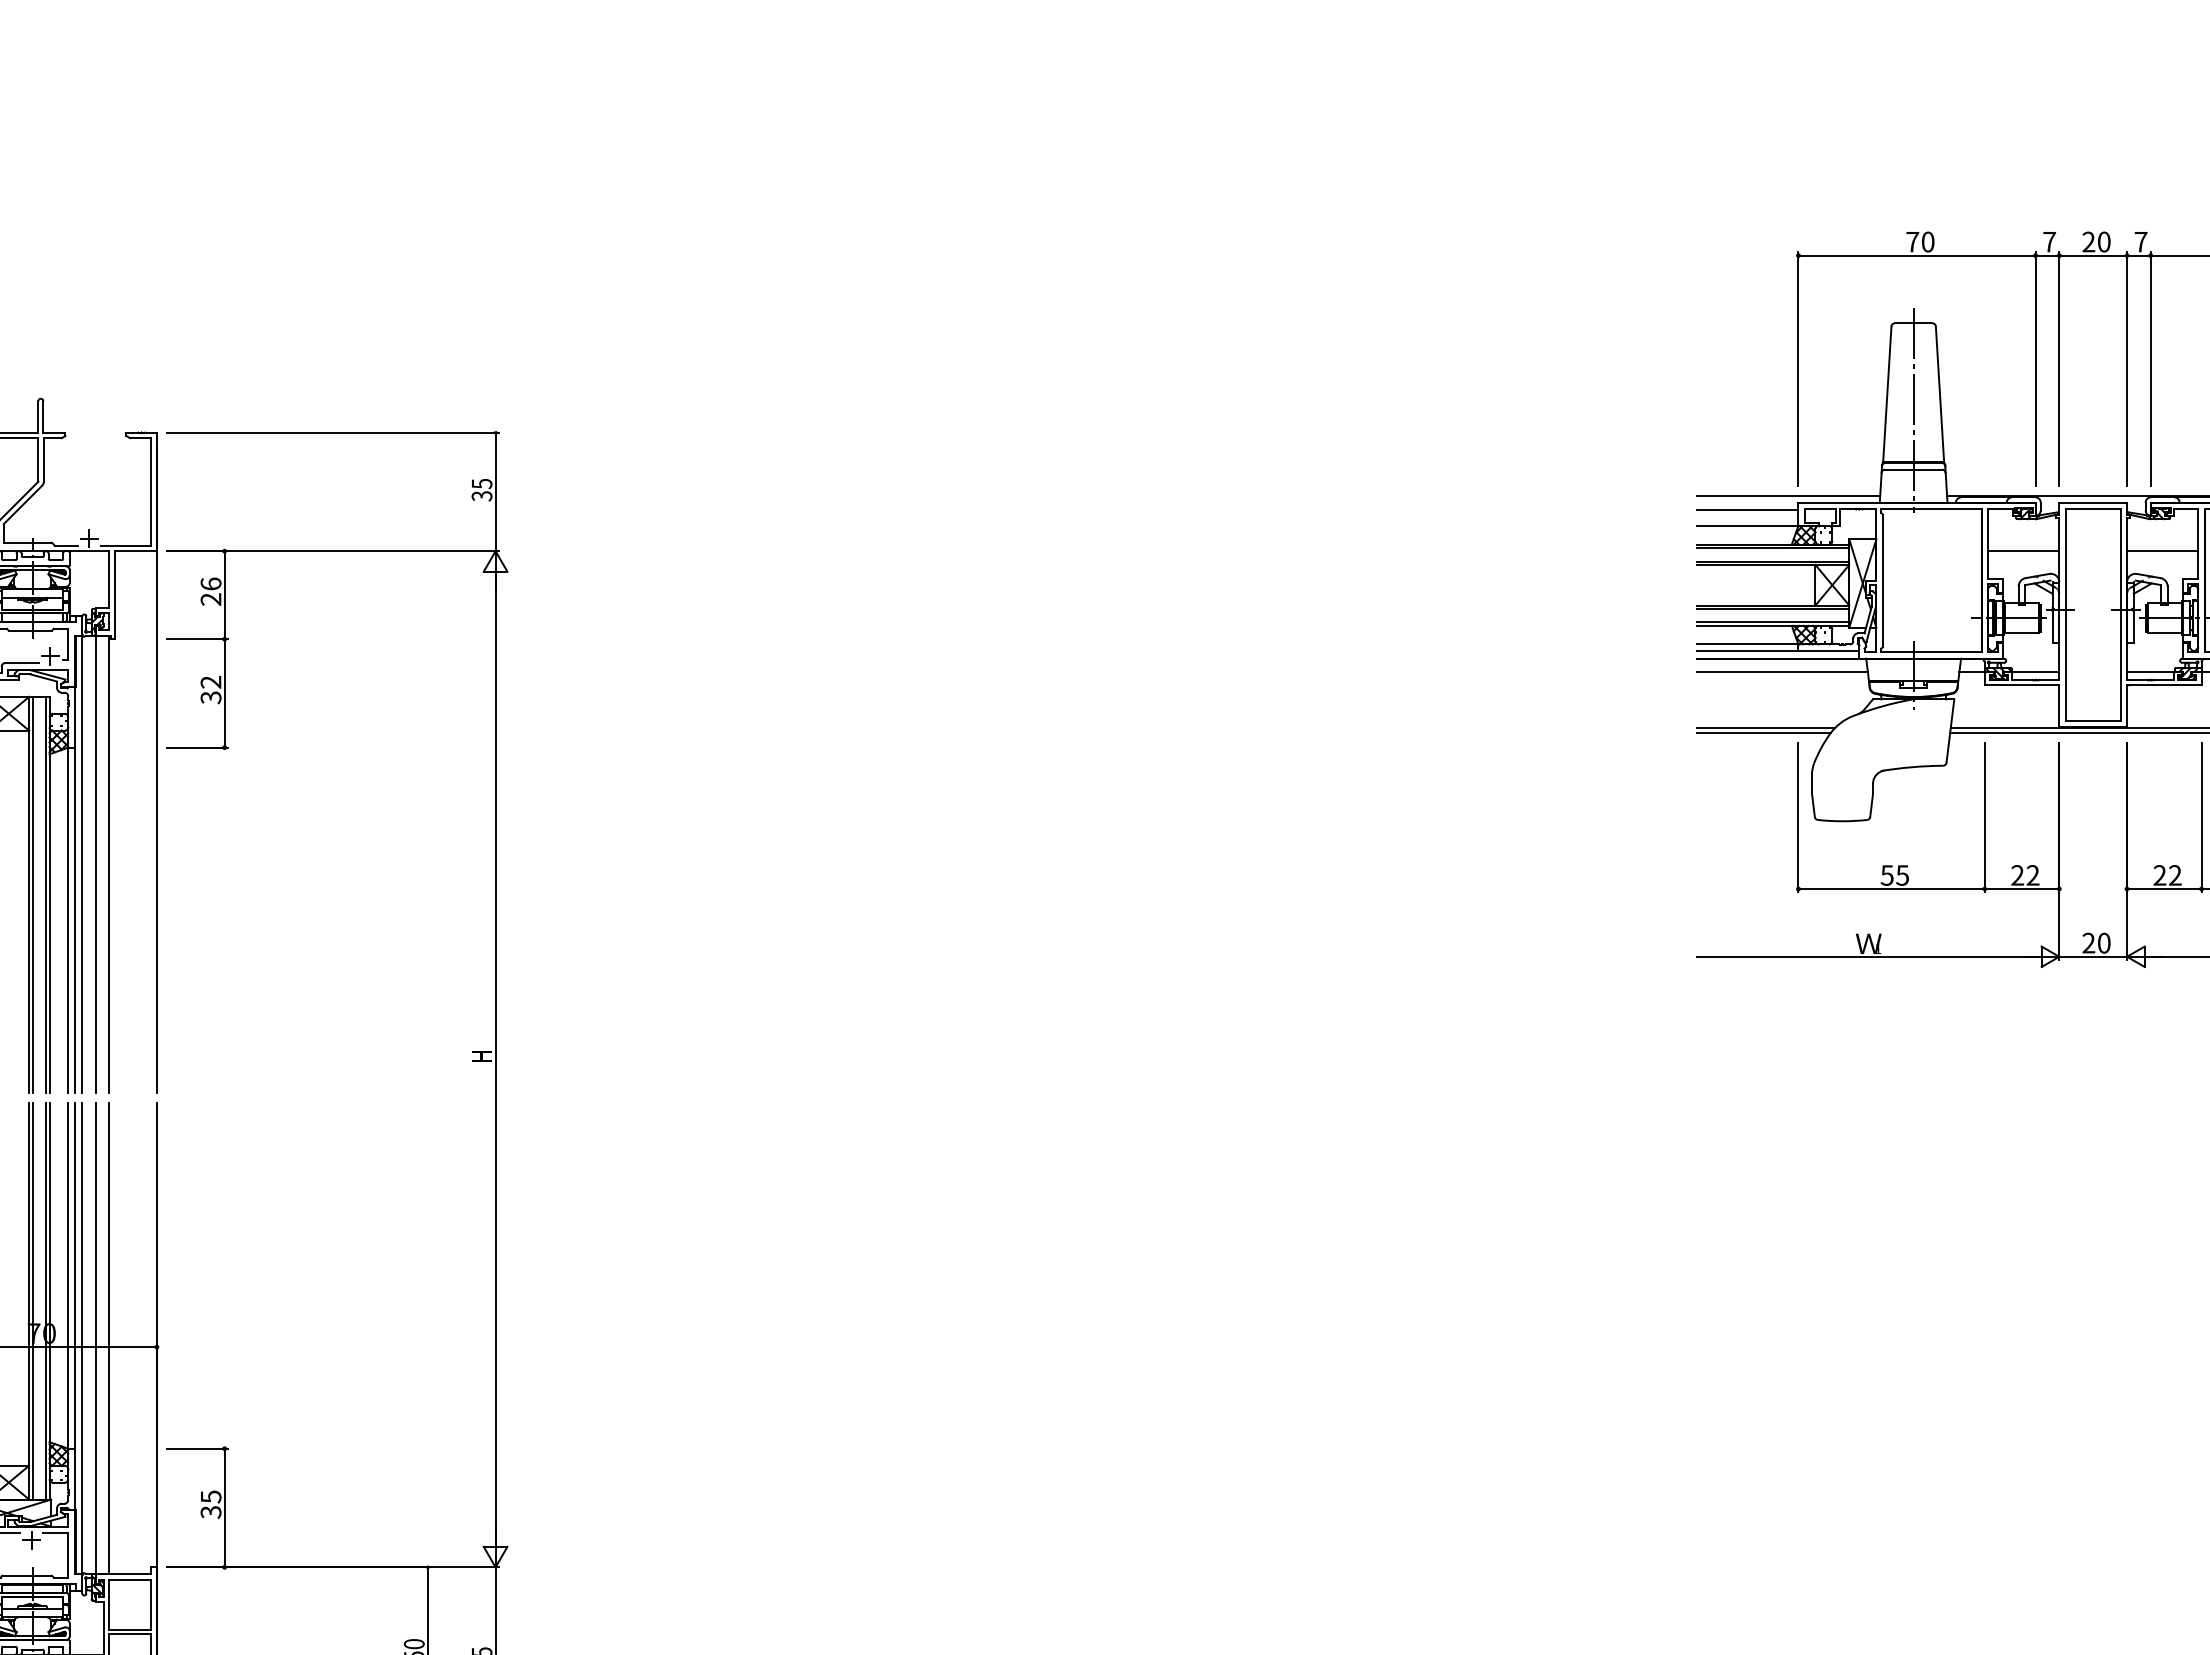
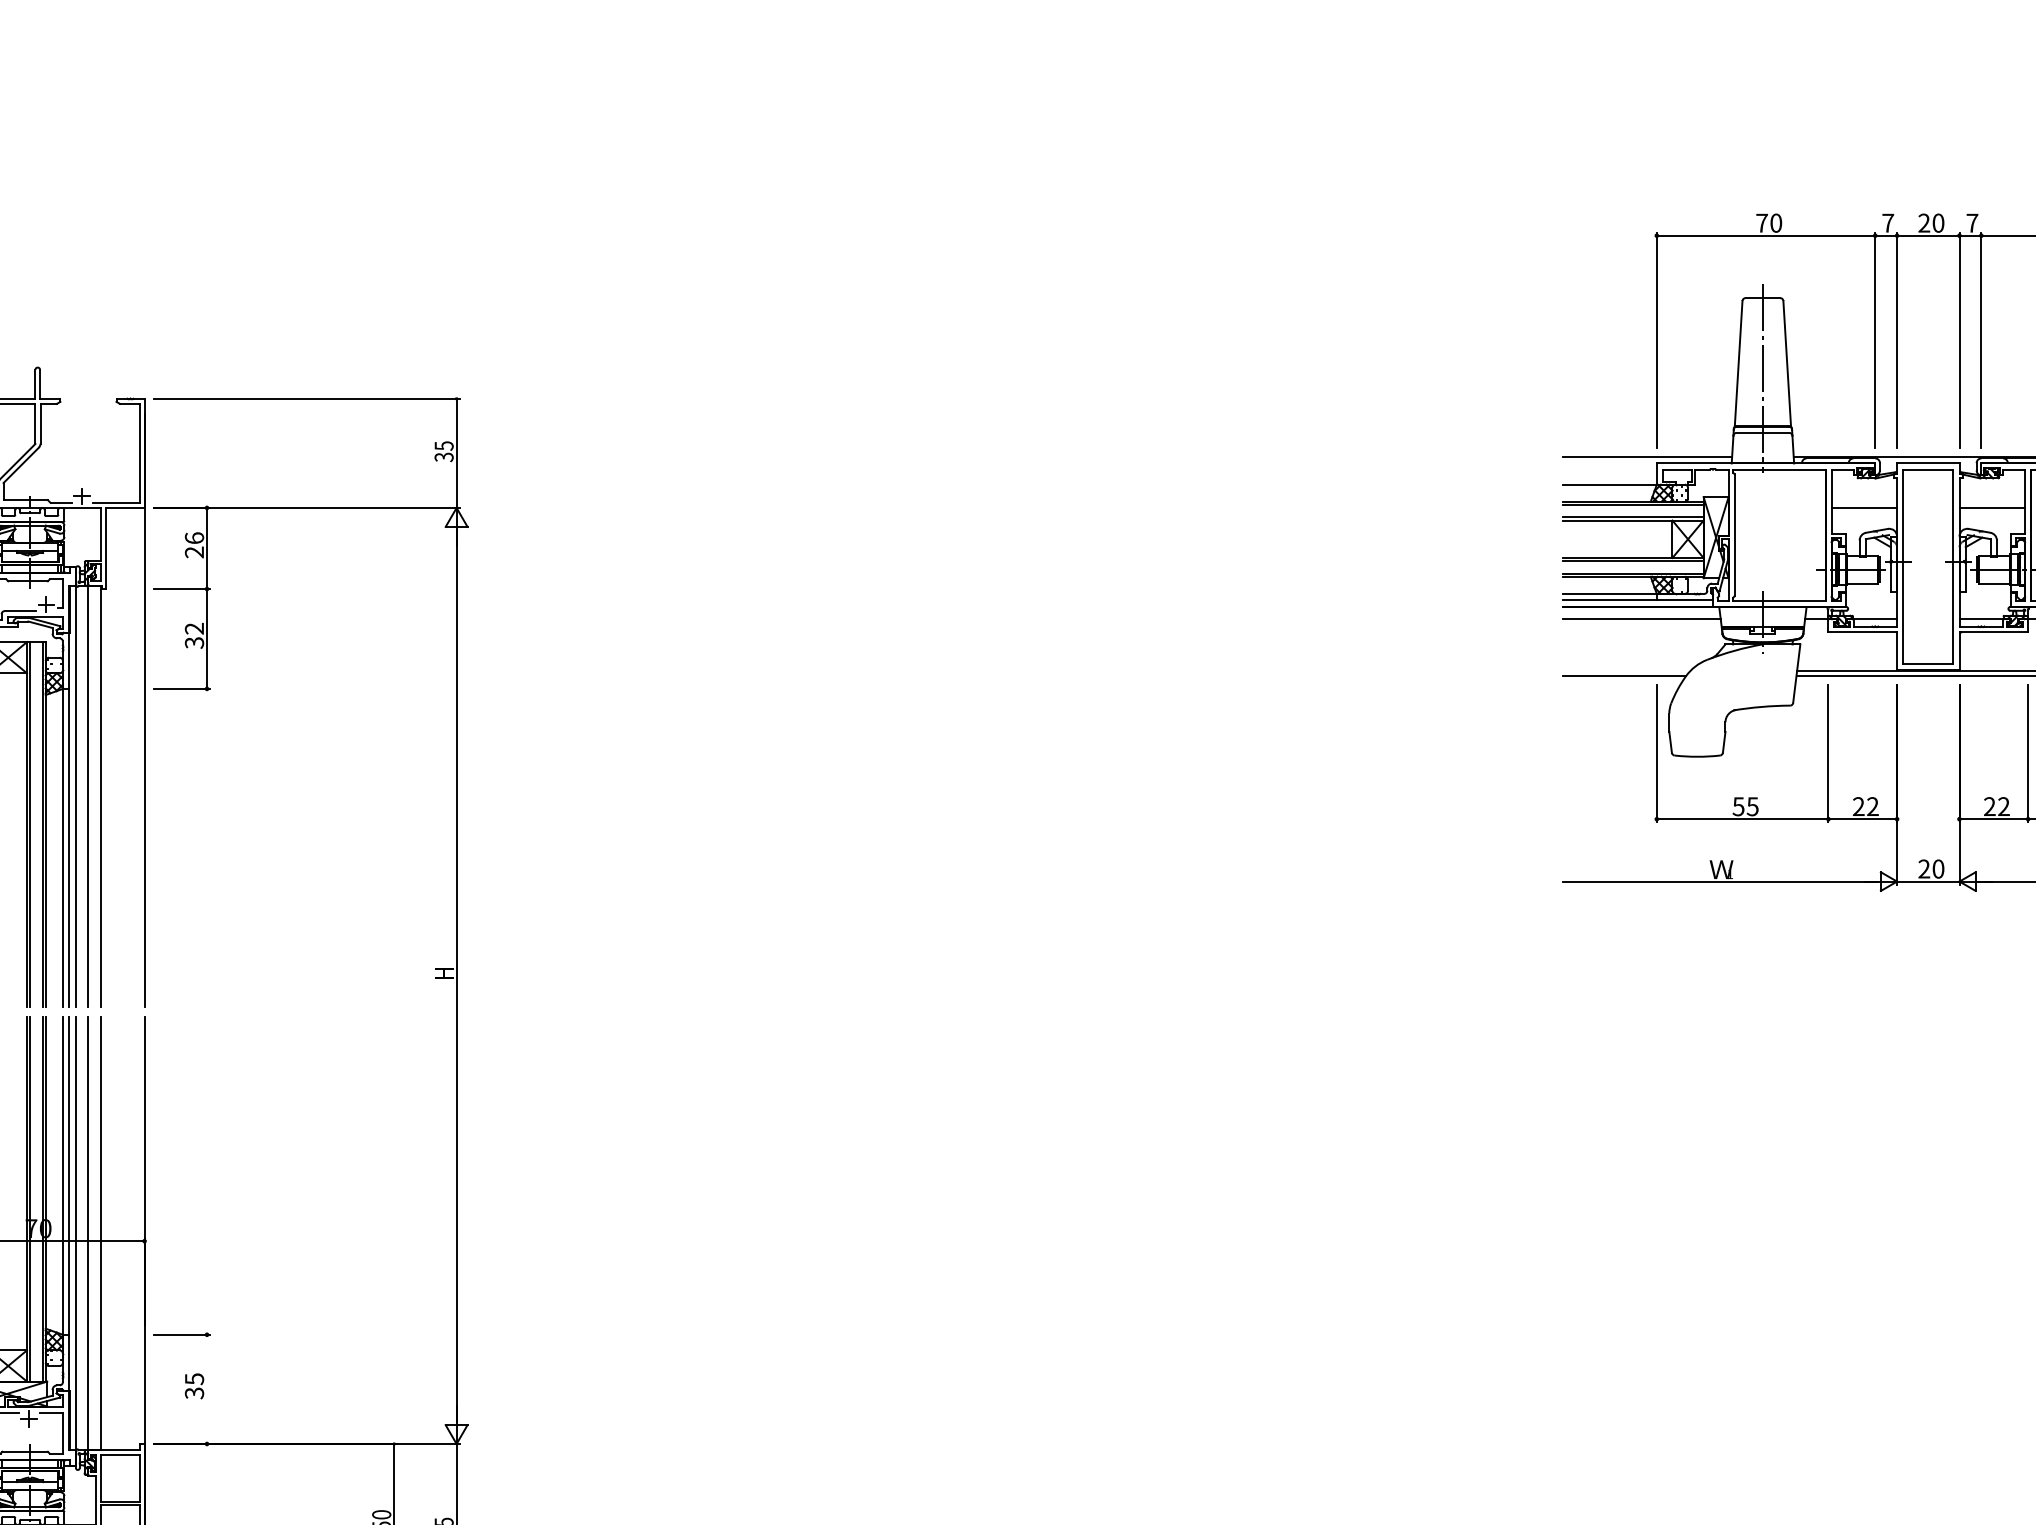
line: (1747, 510) -> (1609, 470), removed
line: (1765, 727) -> (1626, 670), removed
line: (224, 1507) -> (206, 1388), removed

